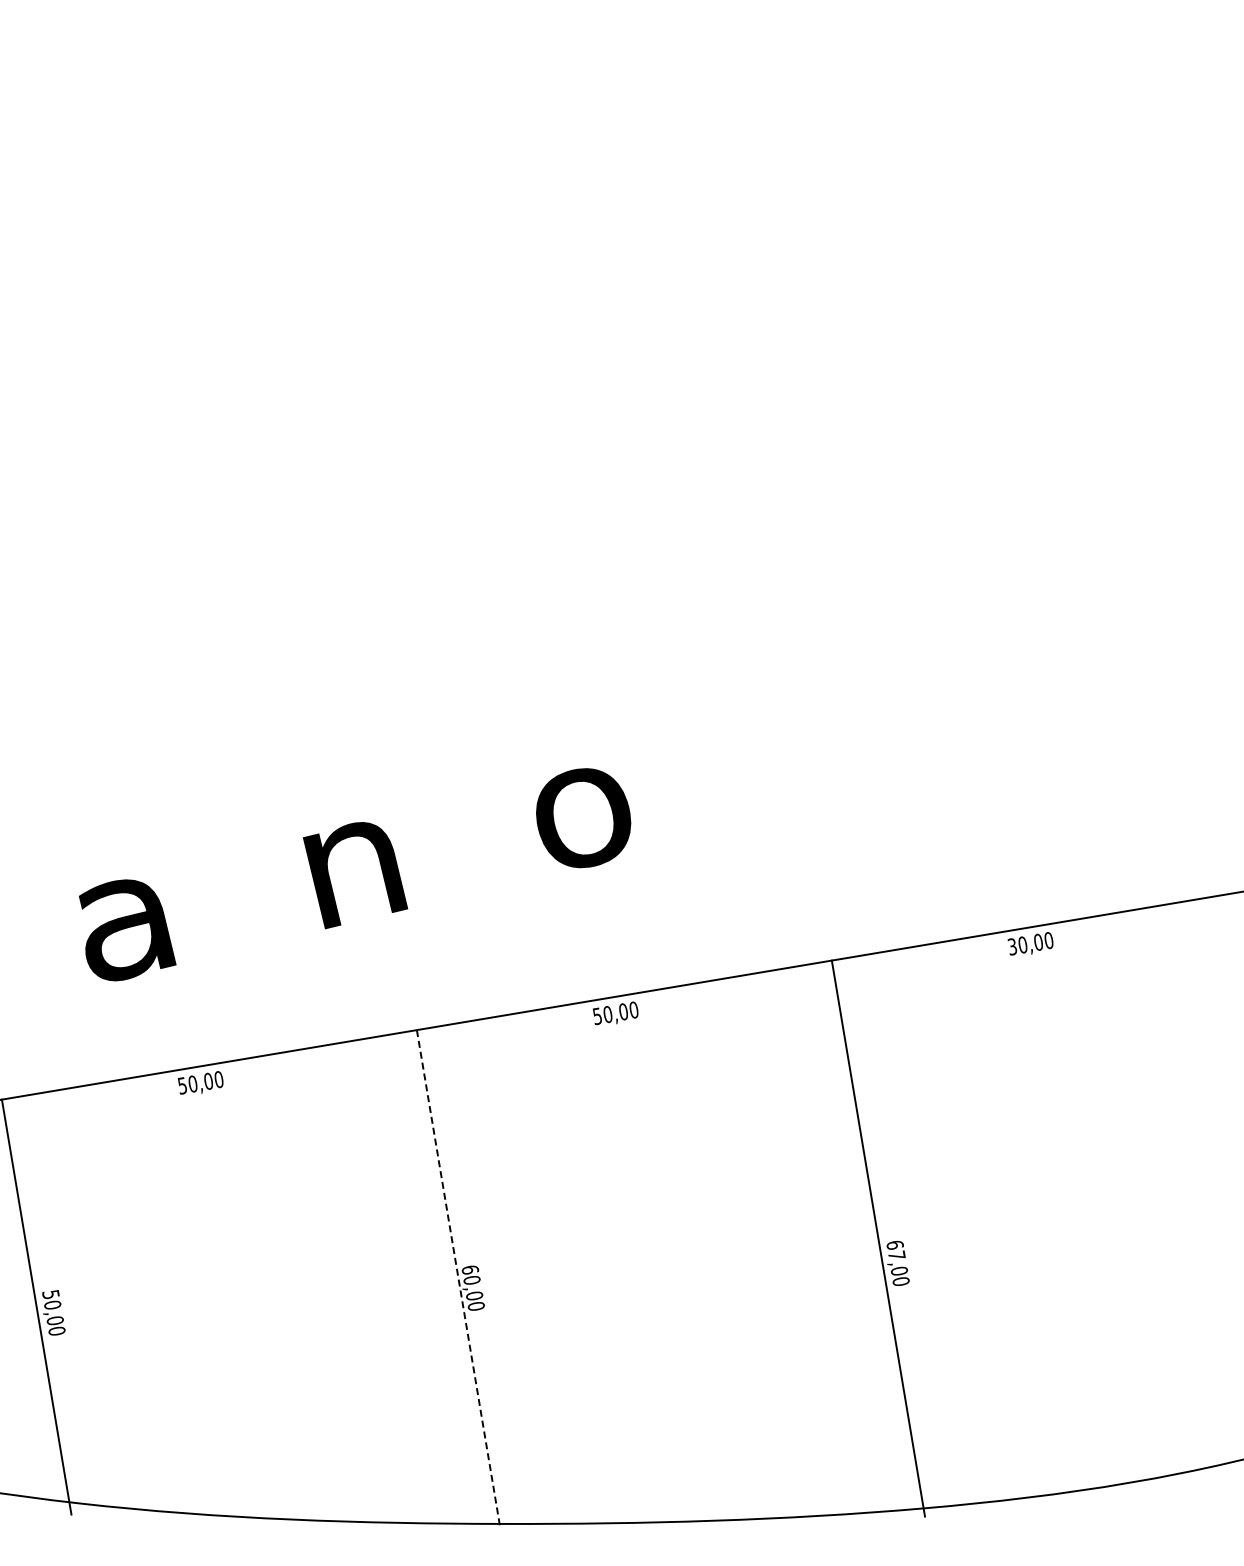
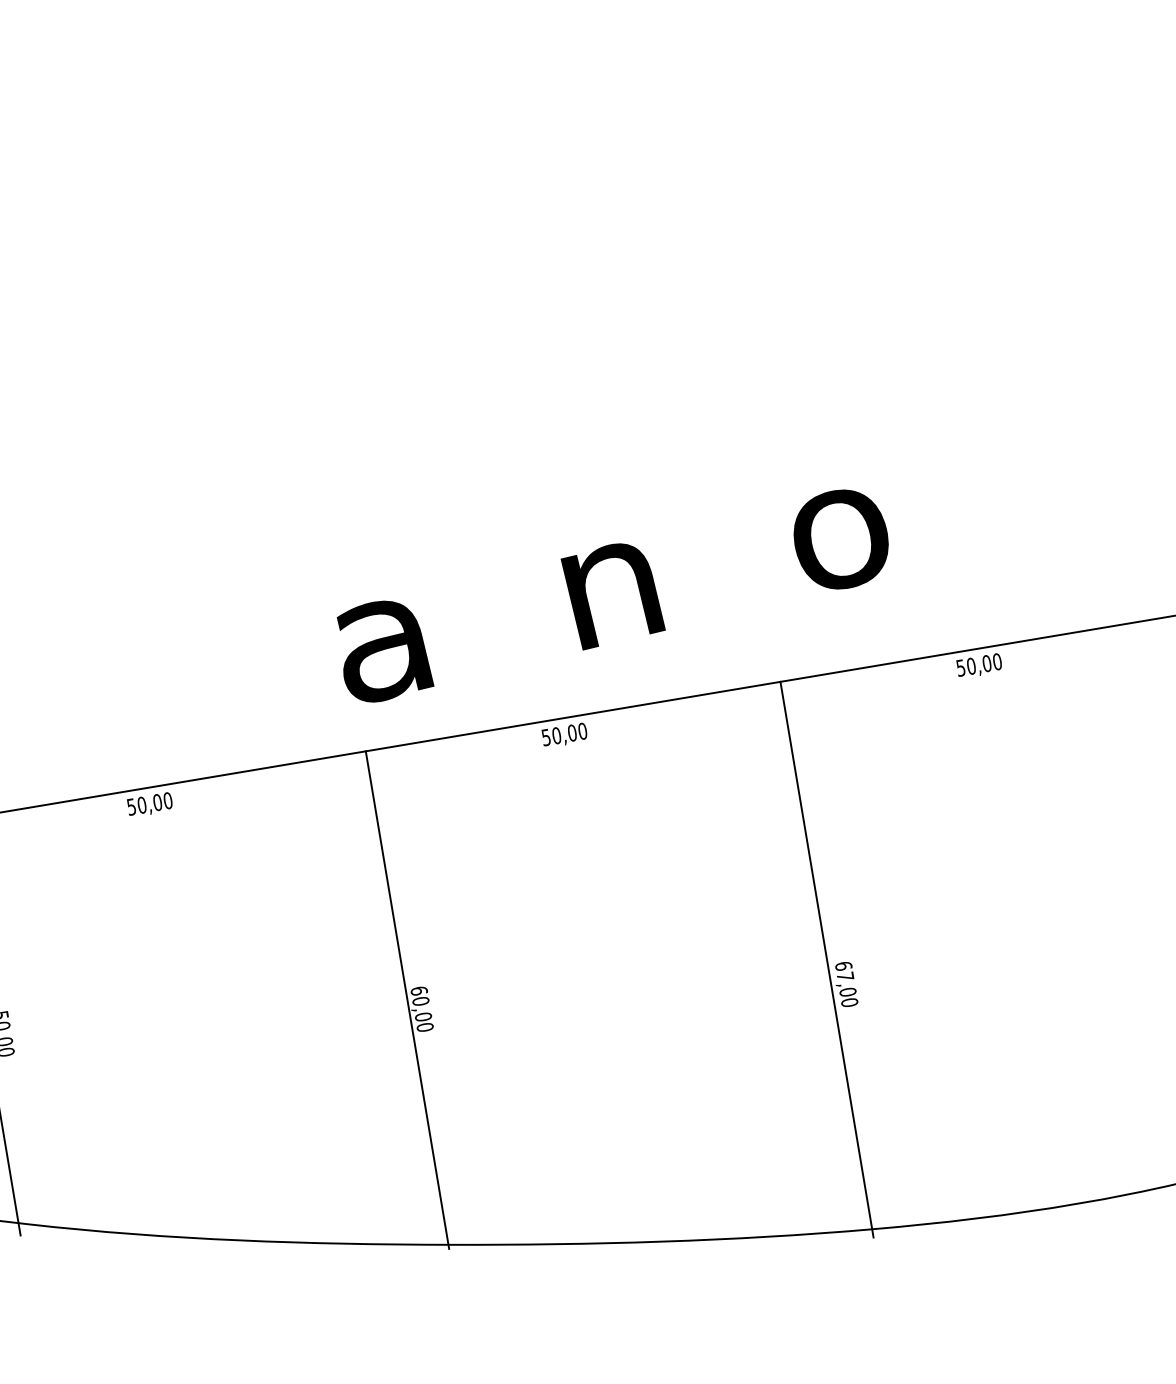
text: (354, 874) -> (612, 595), moved
text: (1012, 946) -> (960, 667), 30,00 -> 50,00
line: (458, 1279) -> (407, 1000), dashed -> solid

